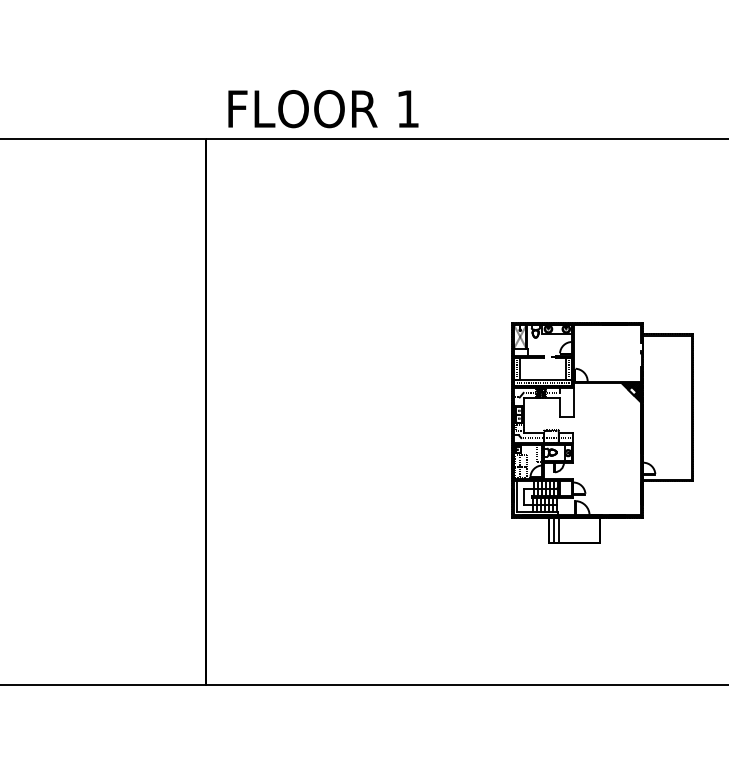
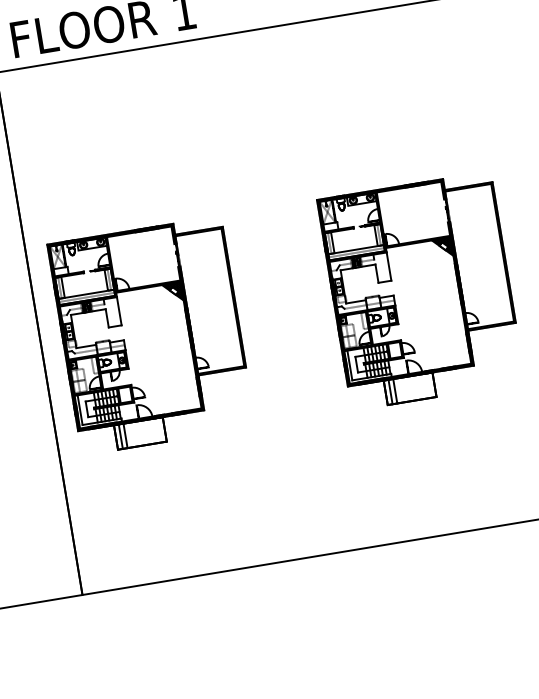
part: (320, 432) -> (151, 335), added

